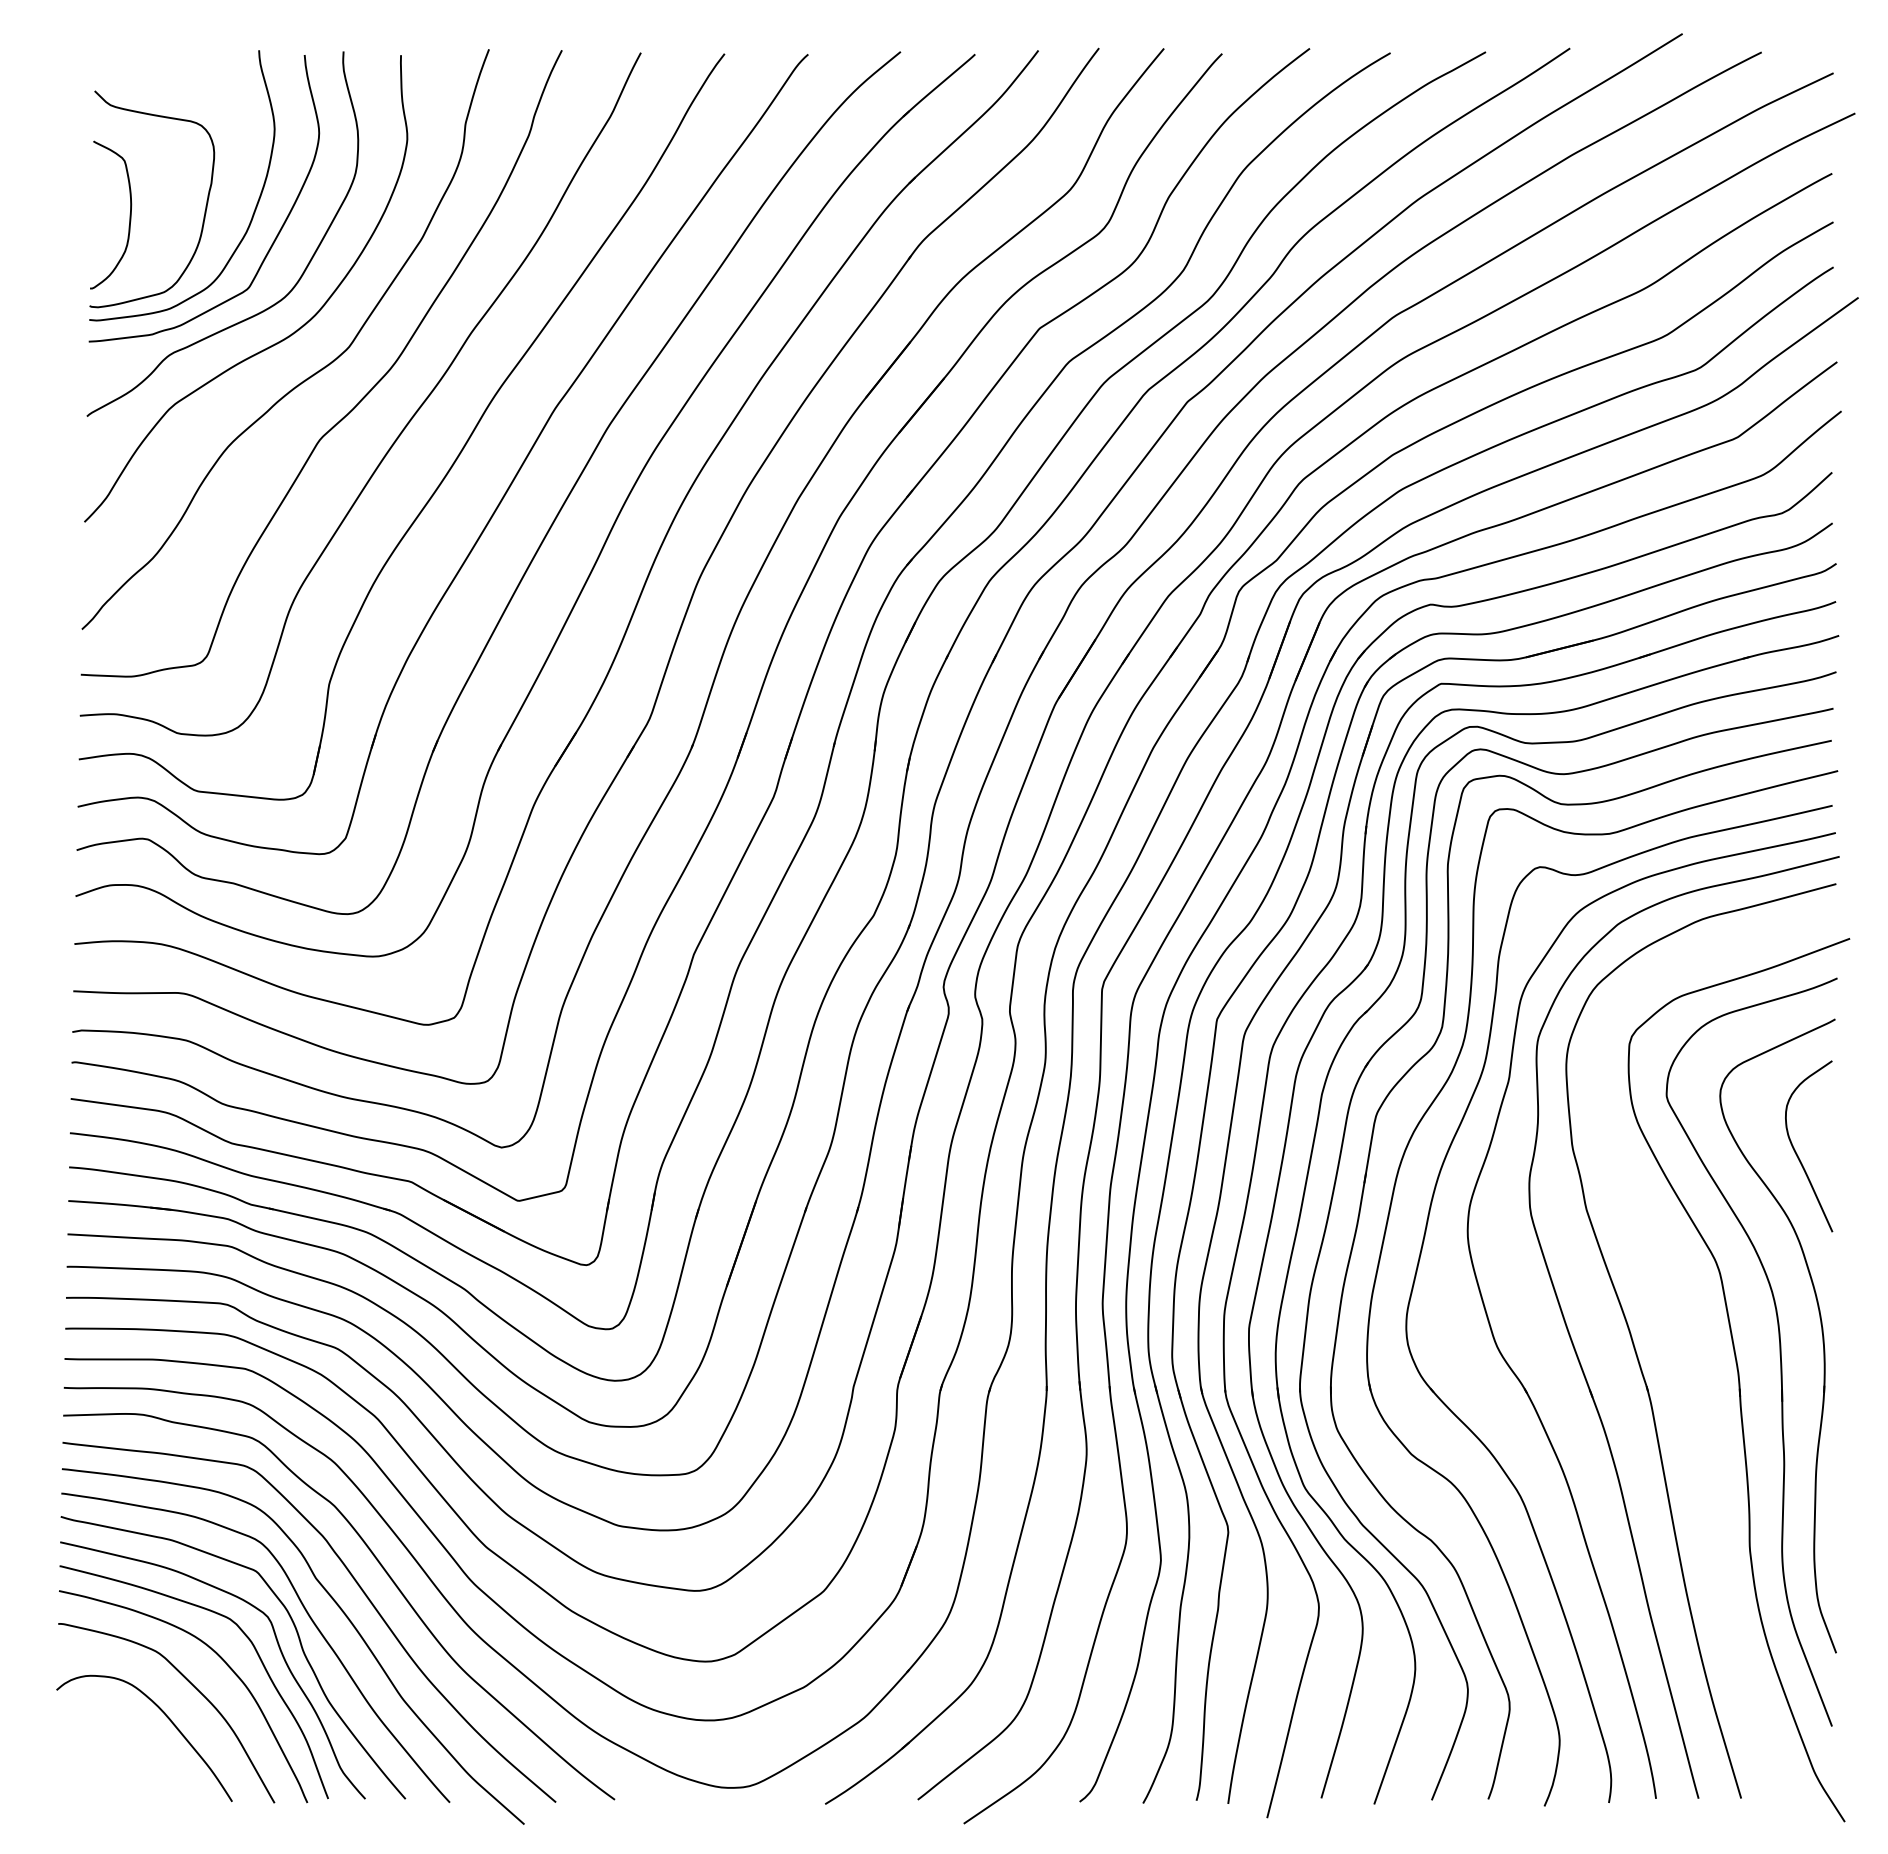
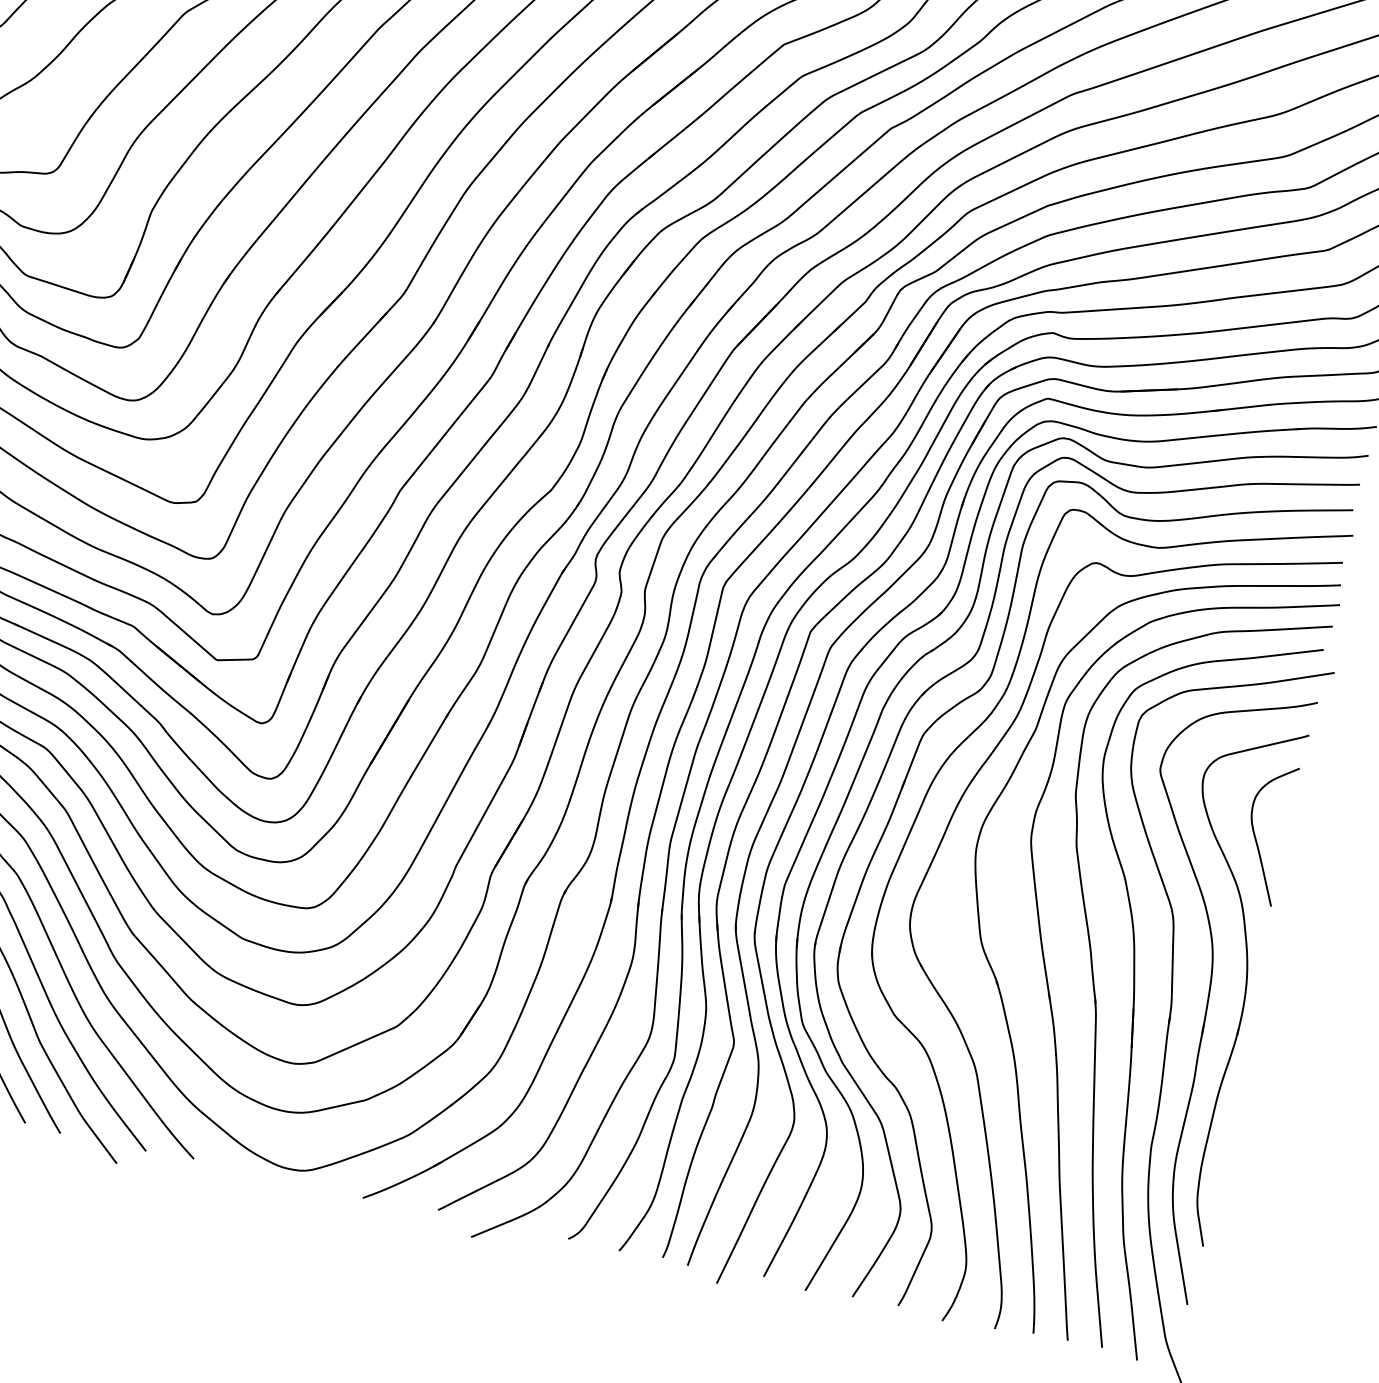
part: (1691, 1364) -> (1135, 989), added

